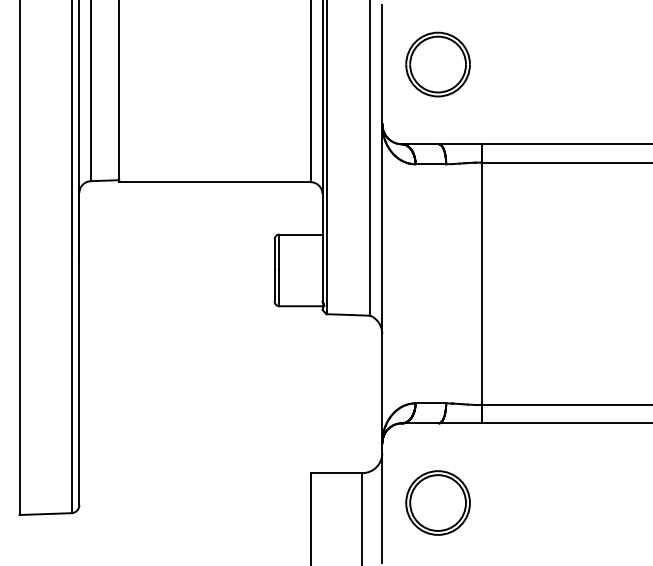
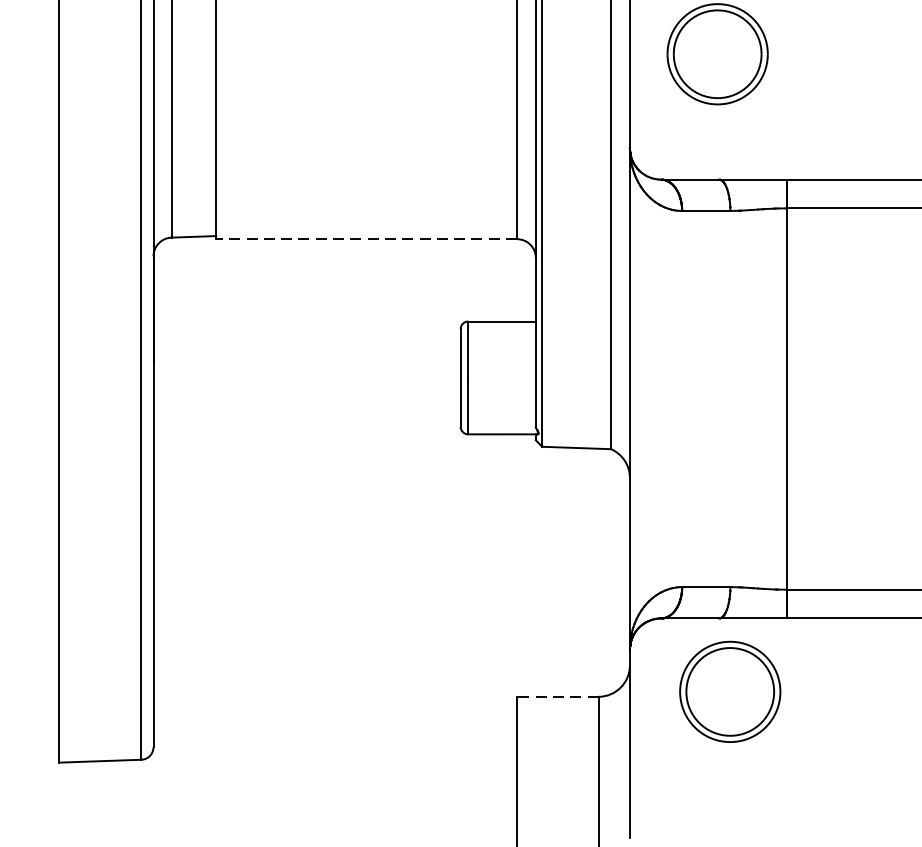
line: (214, 182) -> (366, 239), solid -> dashed
line: (336, 473) -> (557, 697), solid -> dashed
part: (437, 502) -> (729, 691), moved

